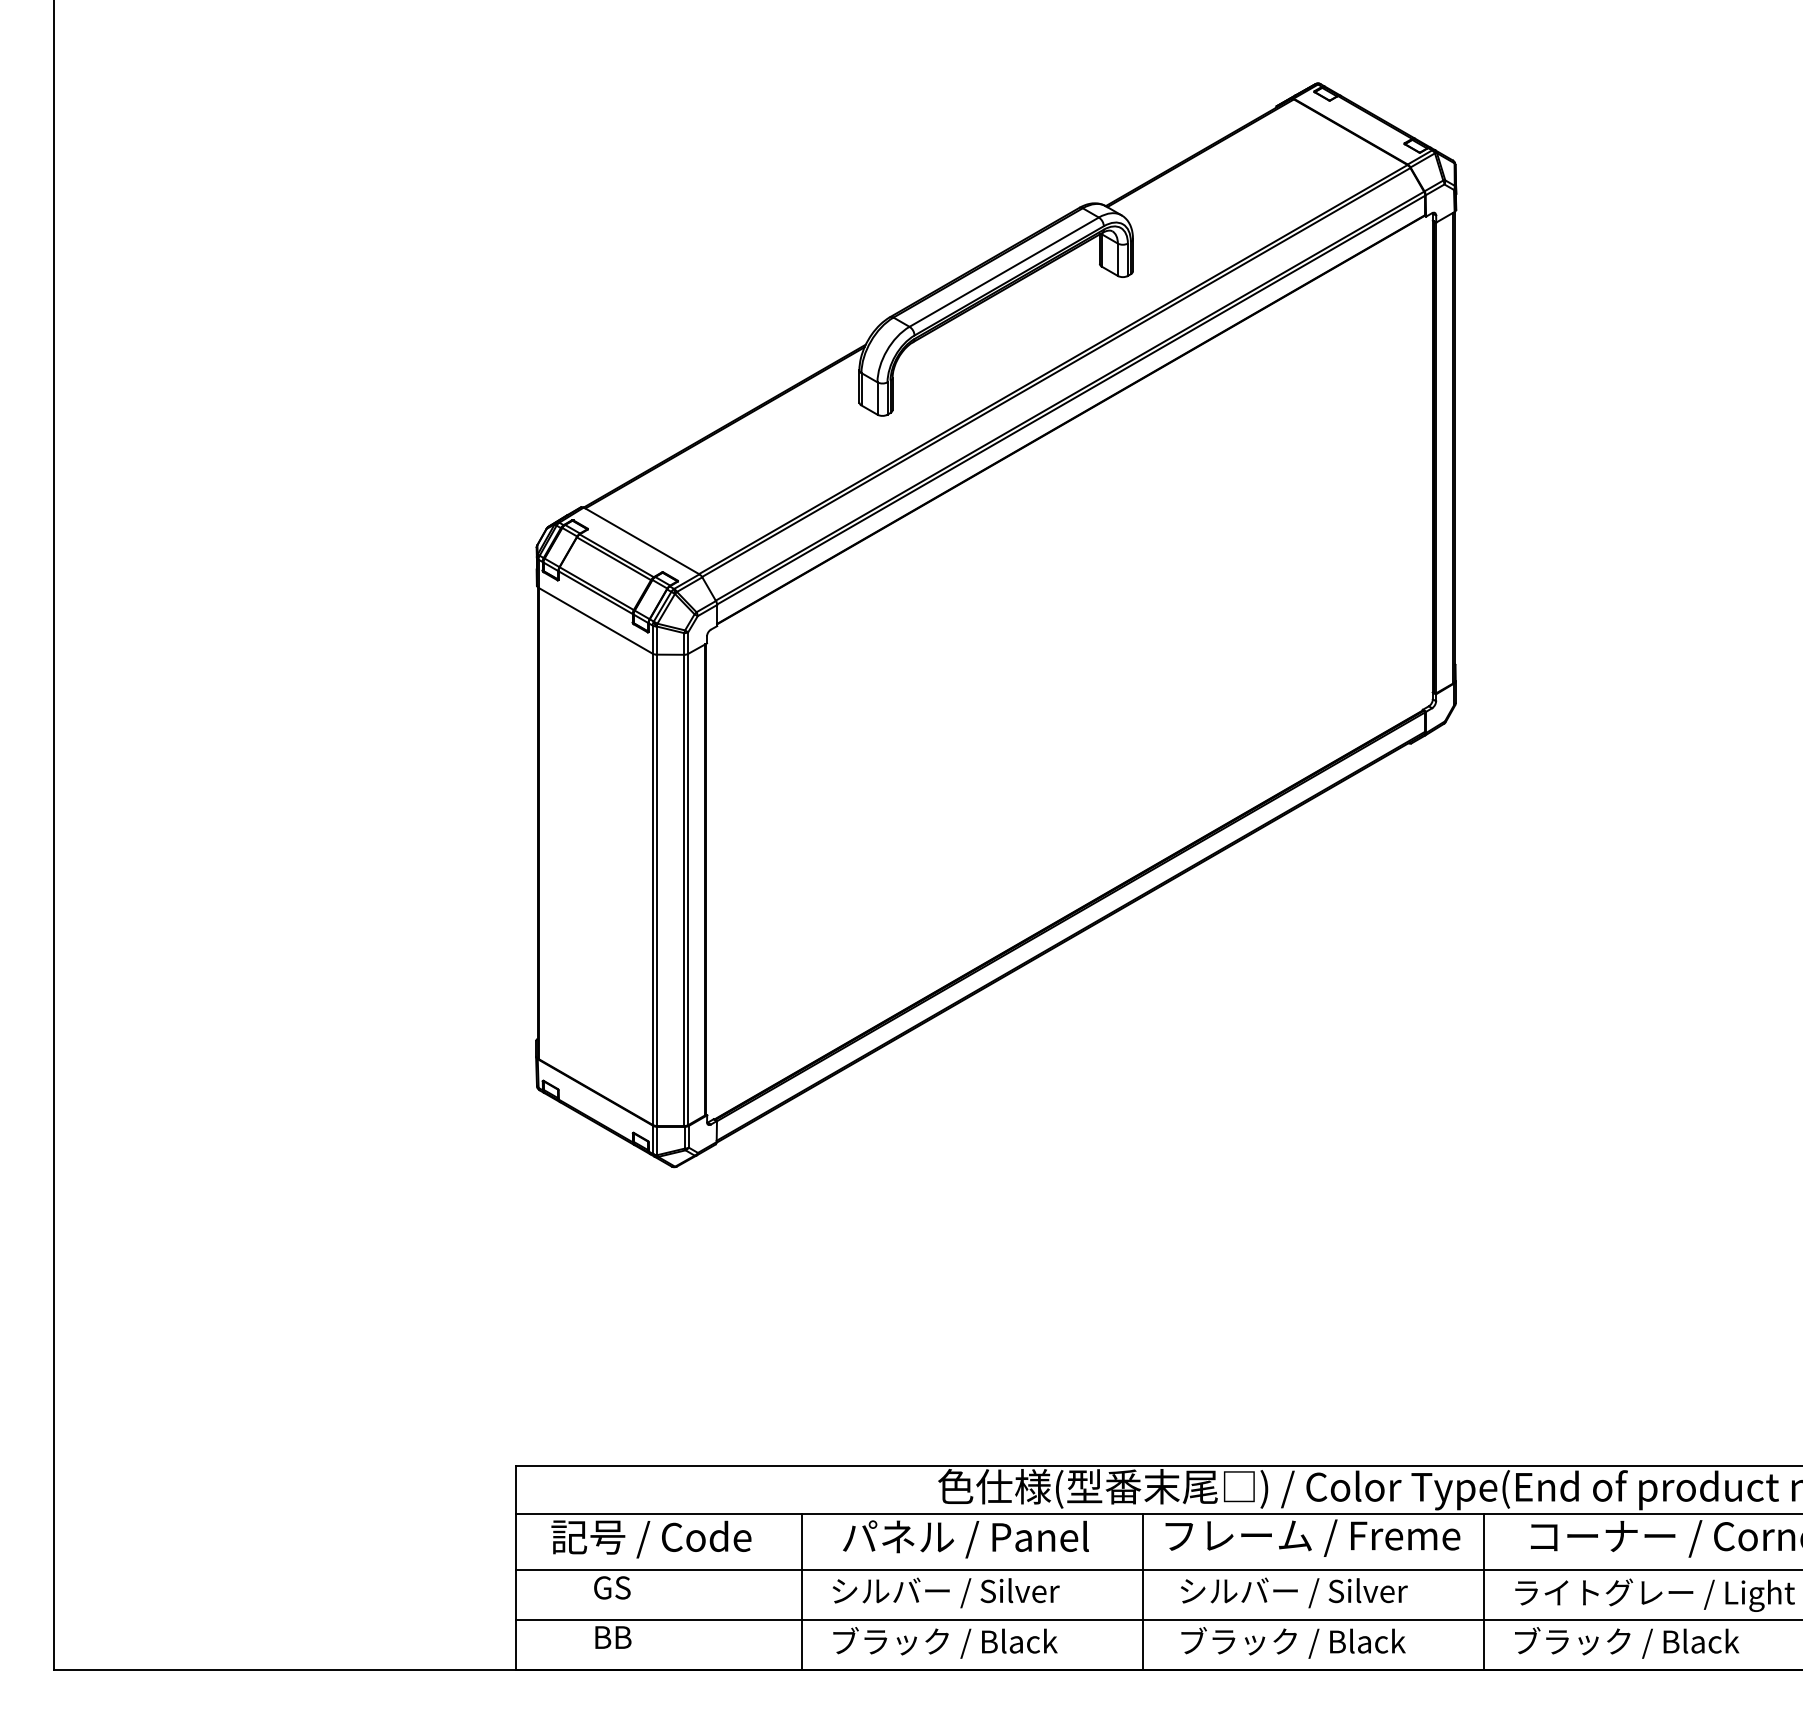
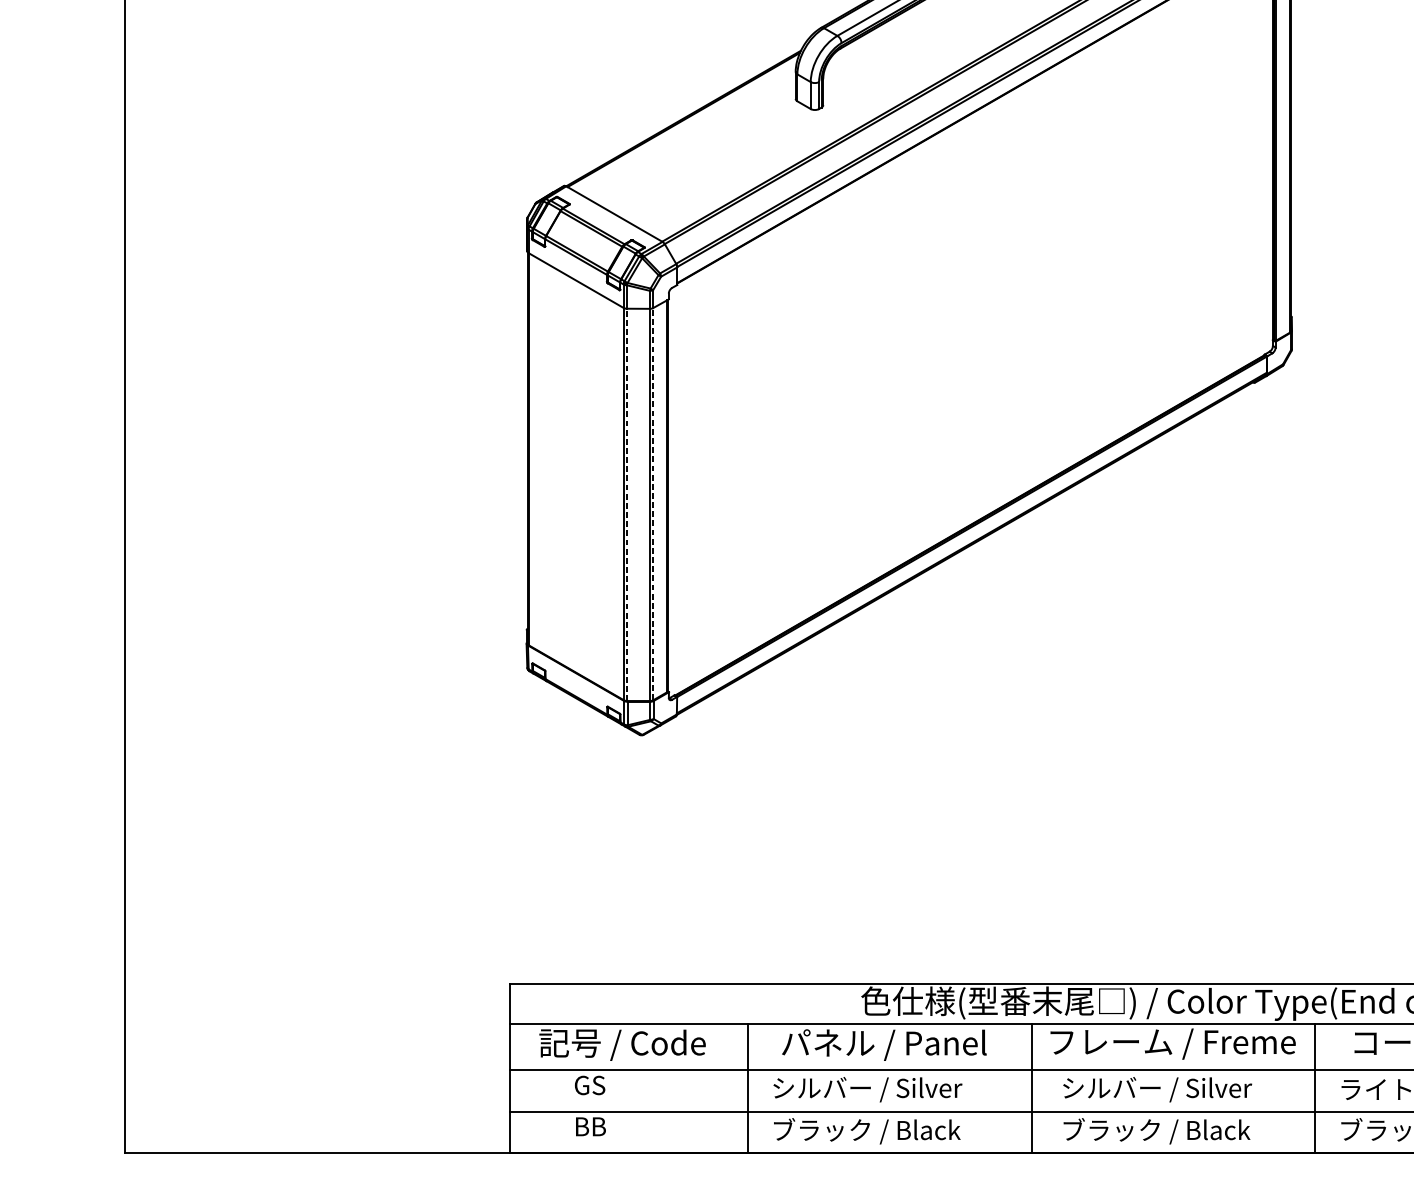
line: (688, 889) -> (653, 504), solid -> dashed
line: (657, 890) -> (627, 505), solid -> dashed

